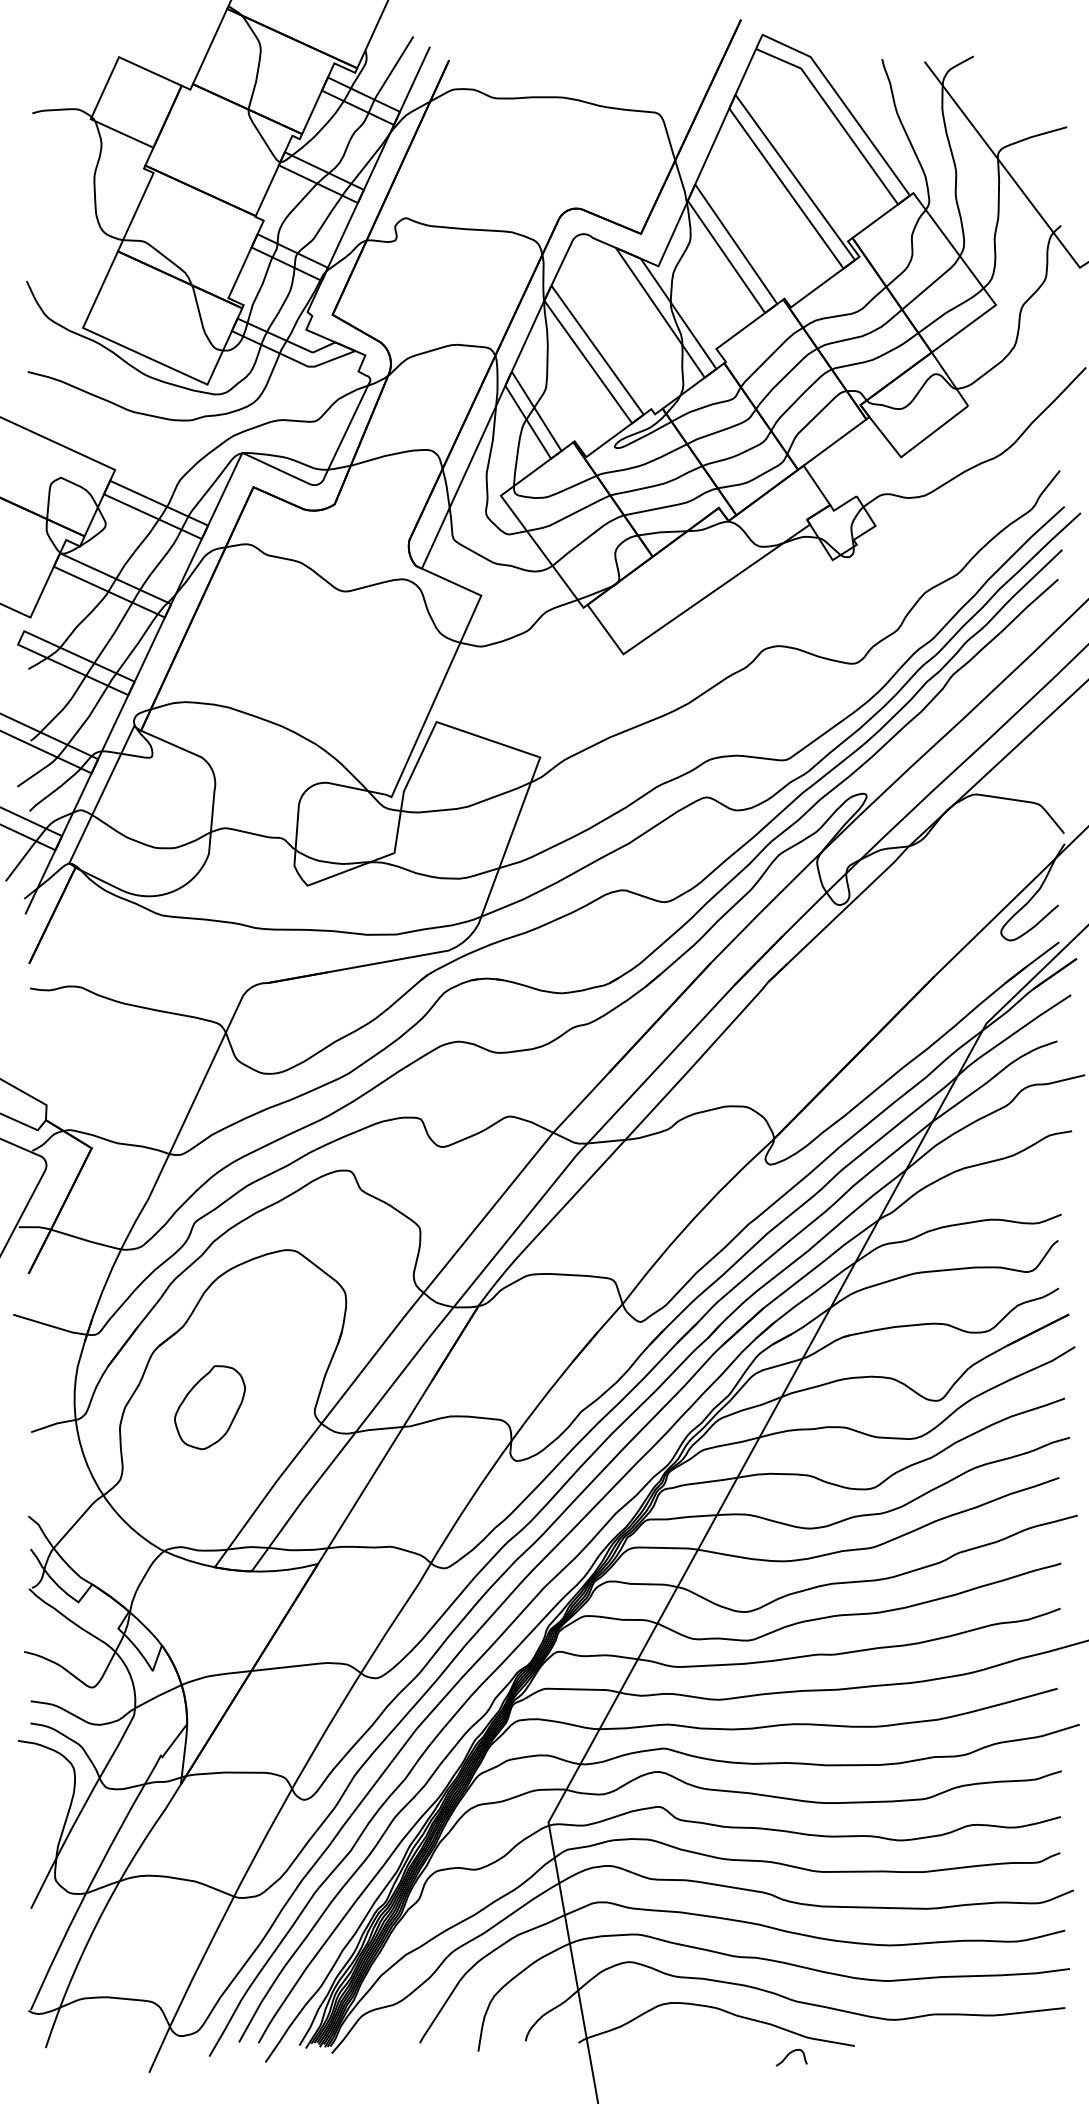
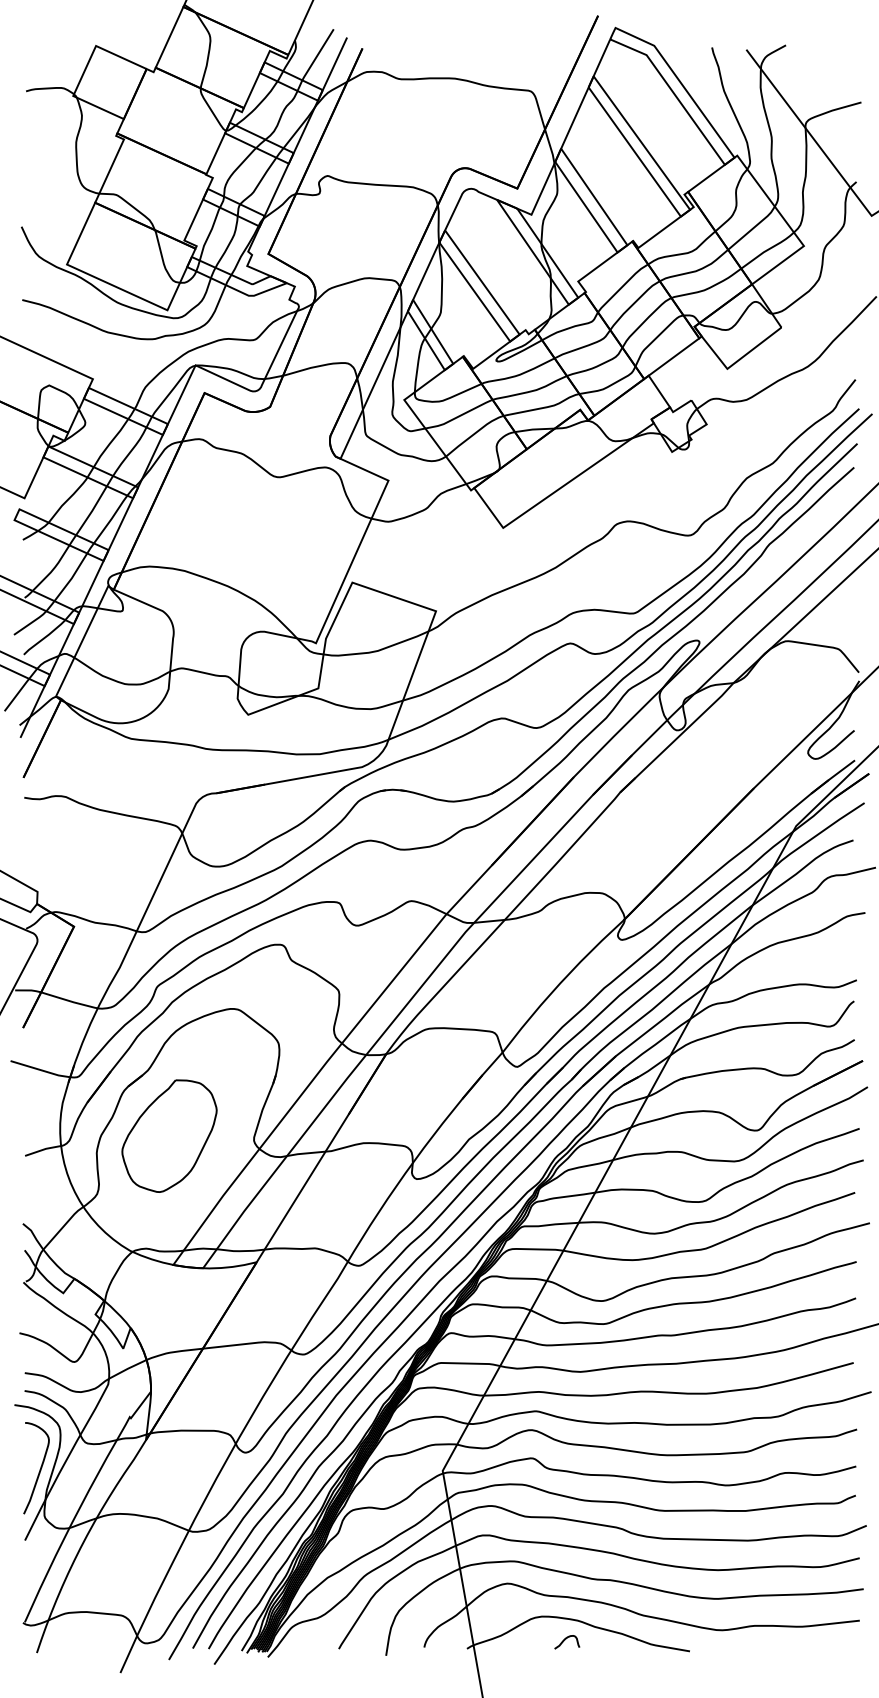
part: (209, 1407) -> (169, 1135), size x1.67
curve: (49, 1819) -> (39, 1468), added
curve: (789, 2054) -> (565, 1639), moved

